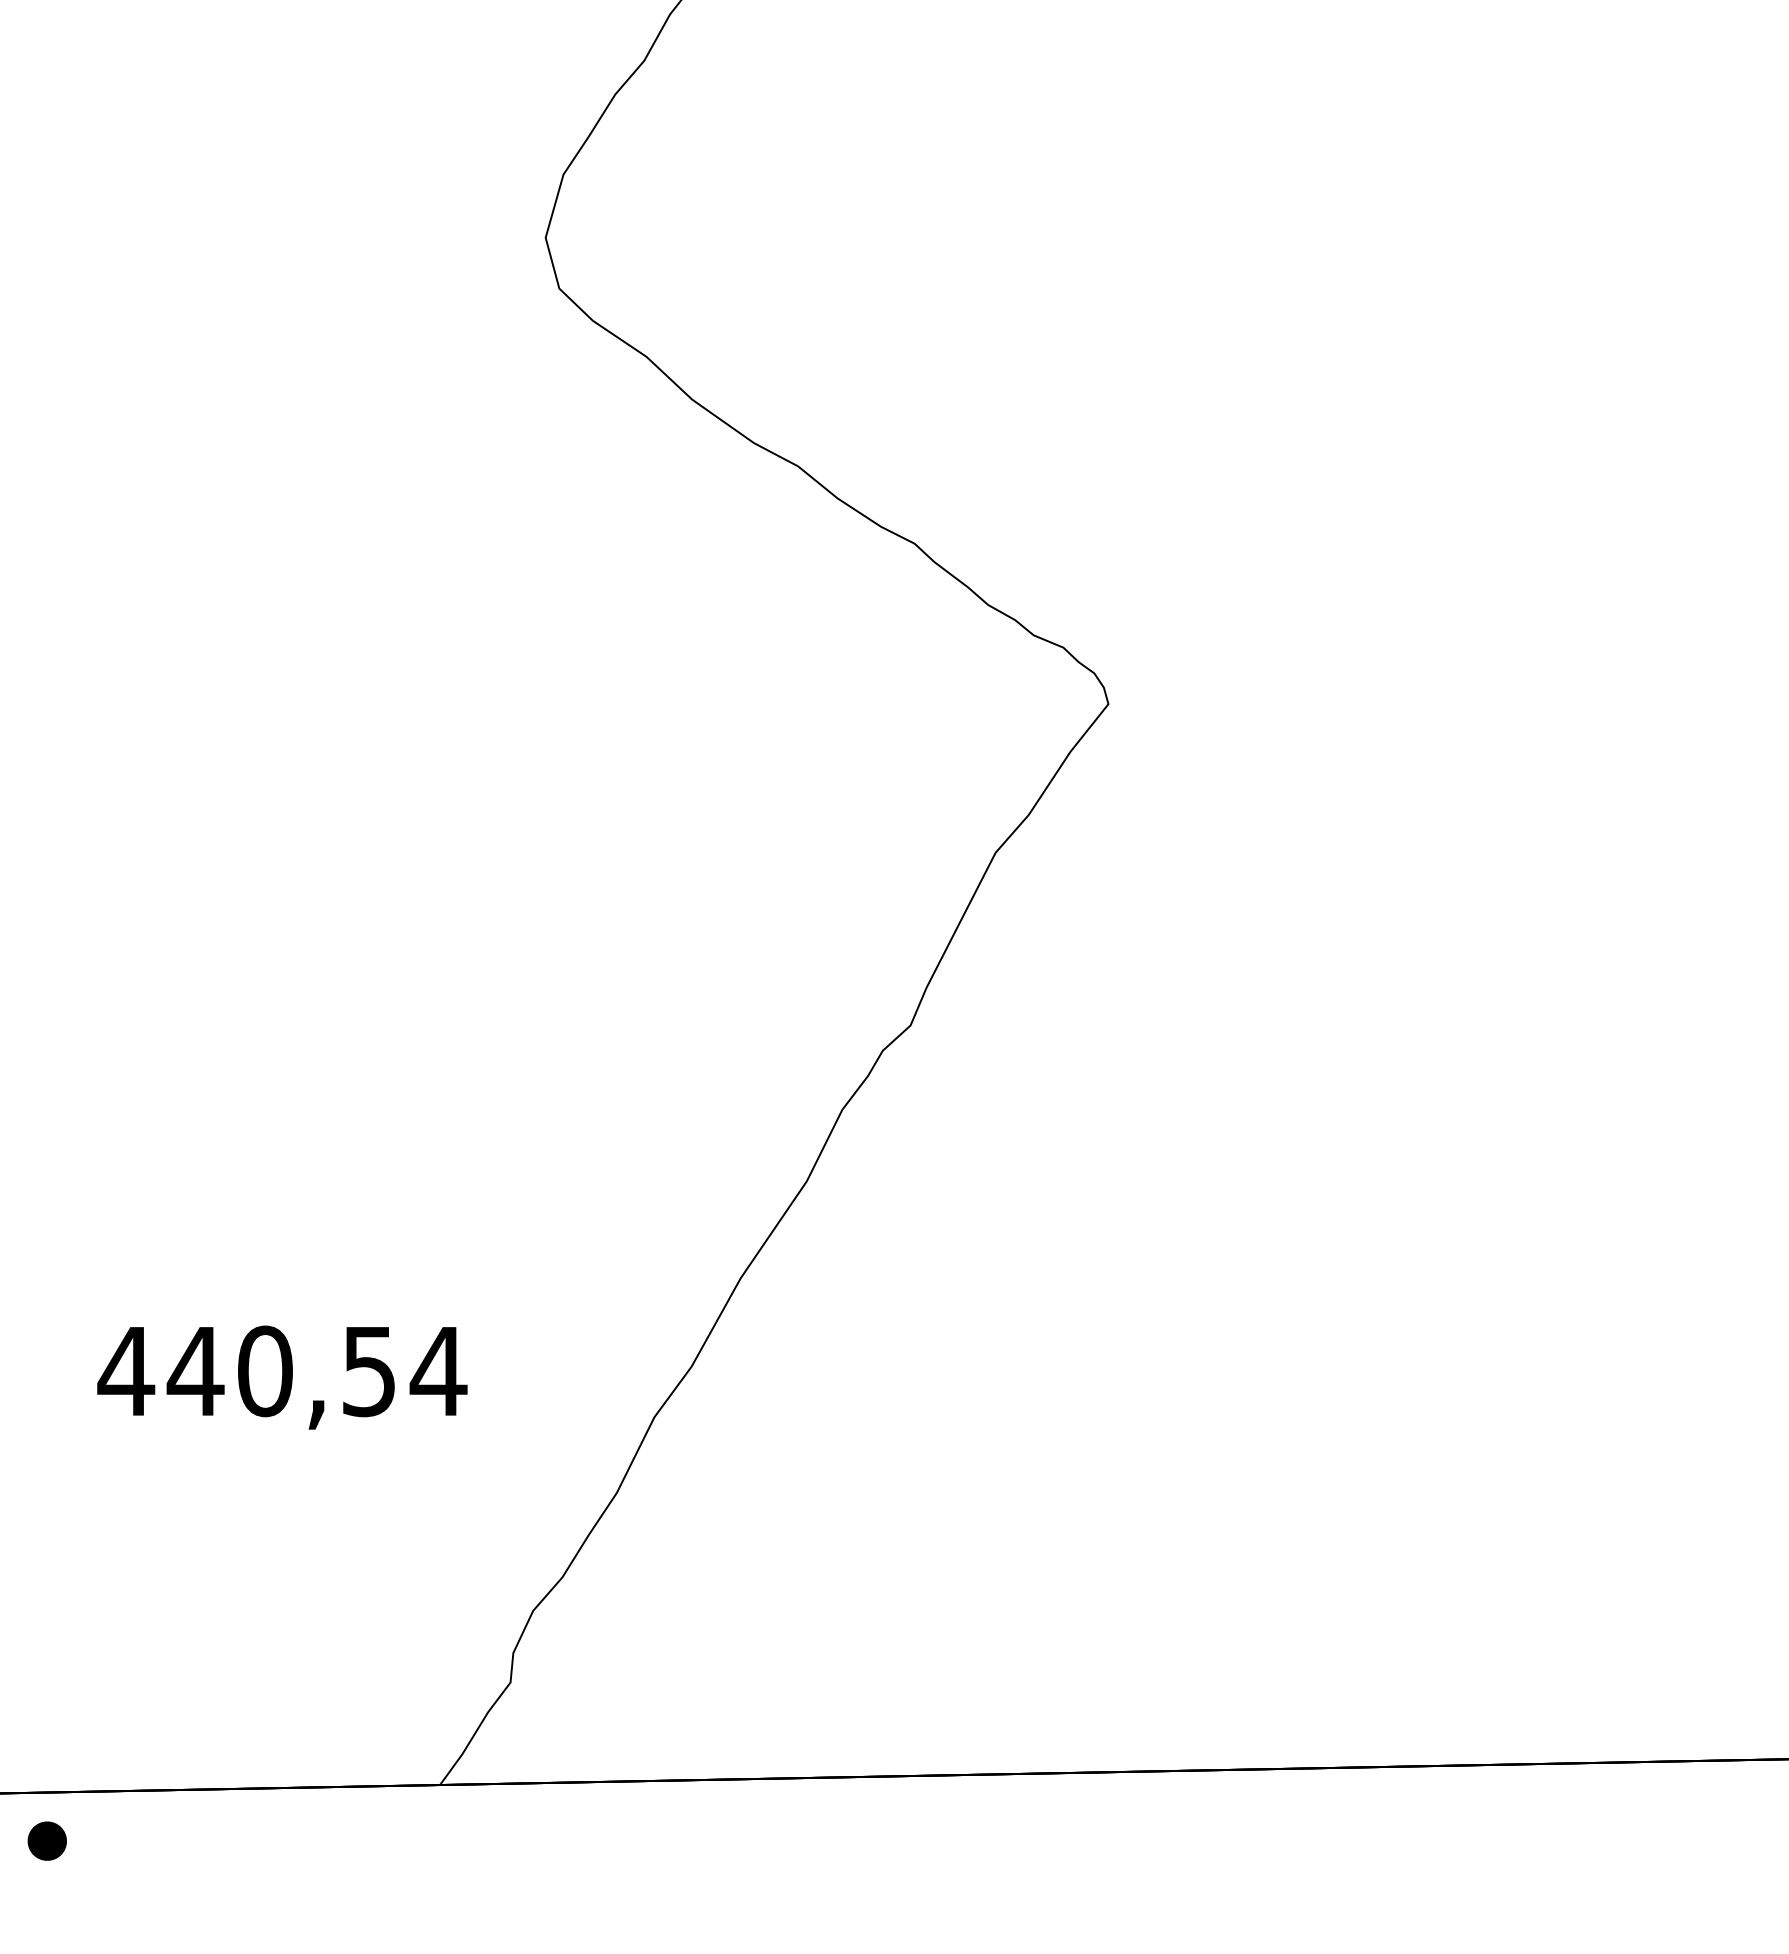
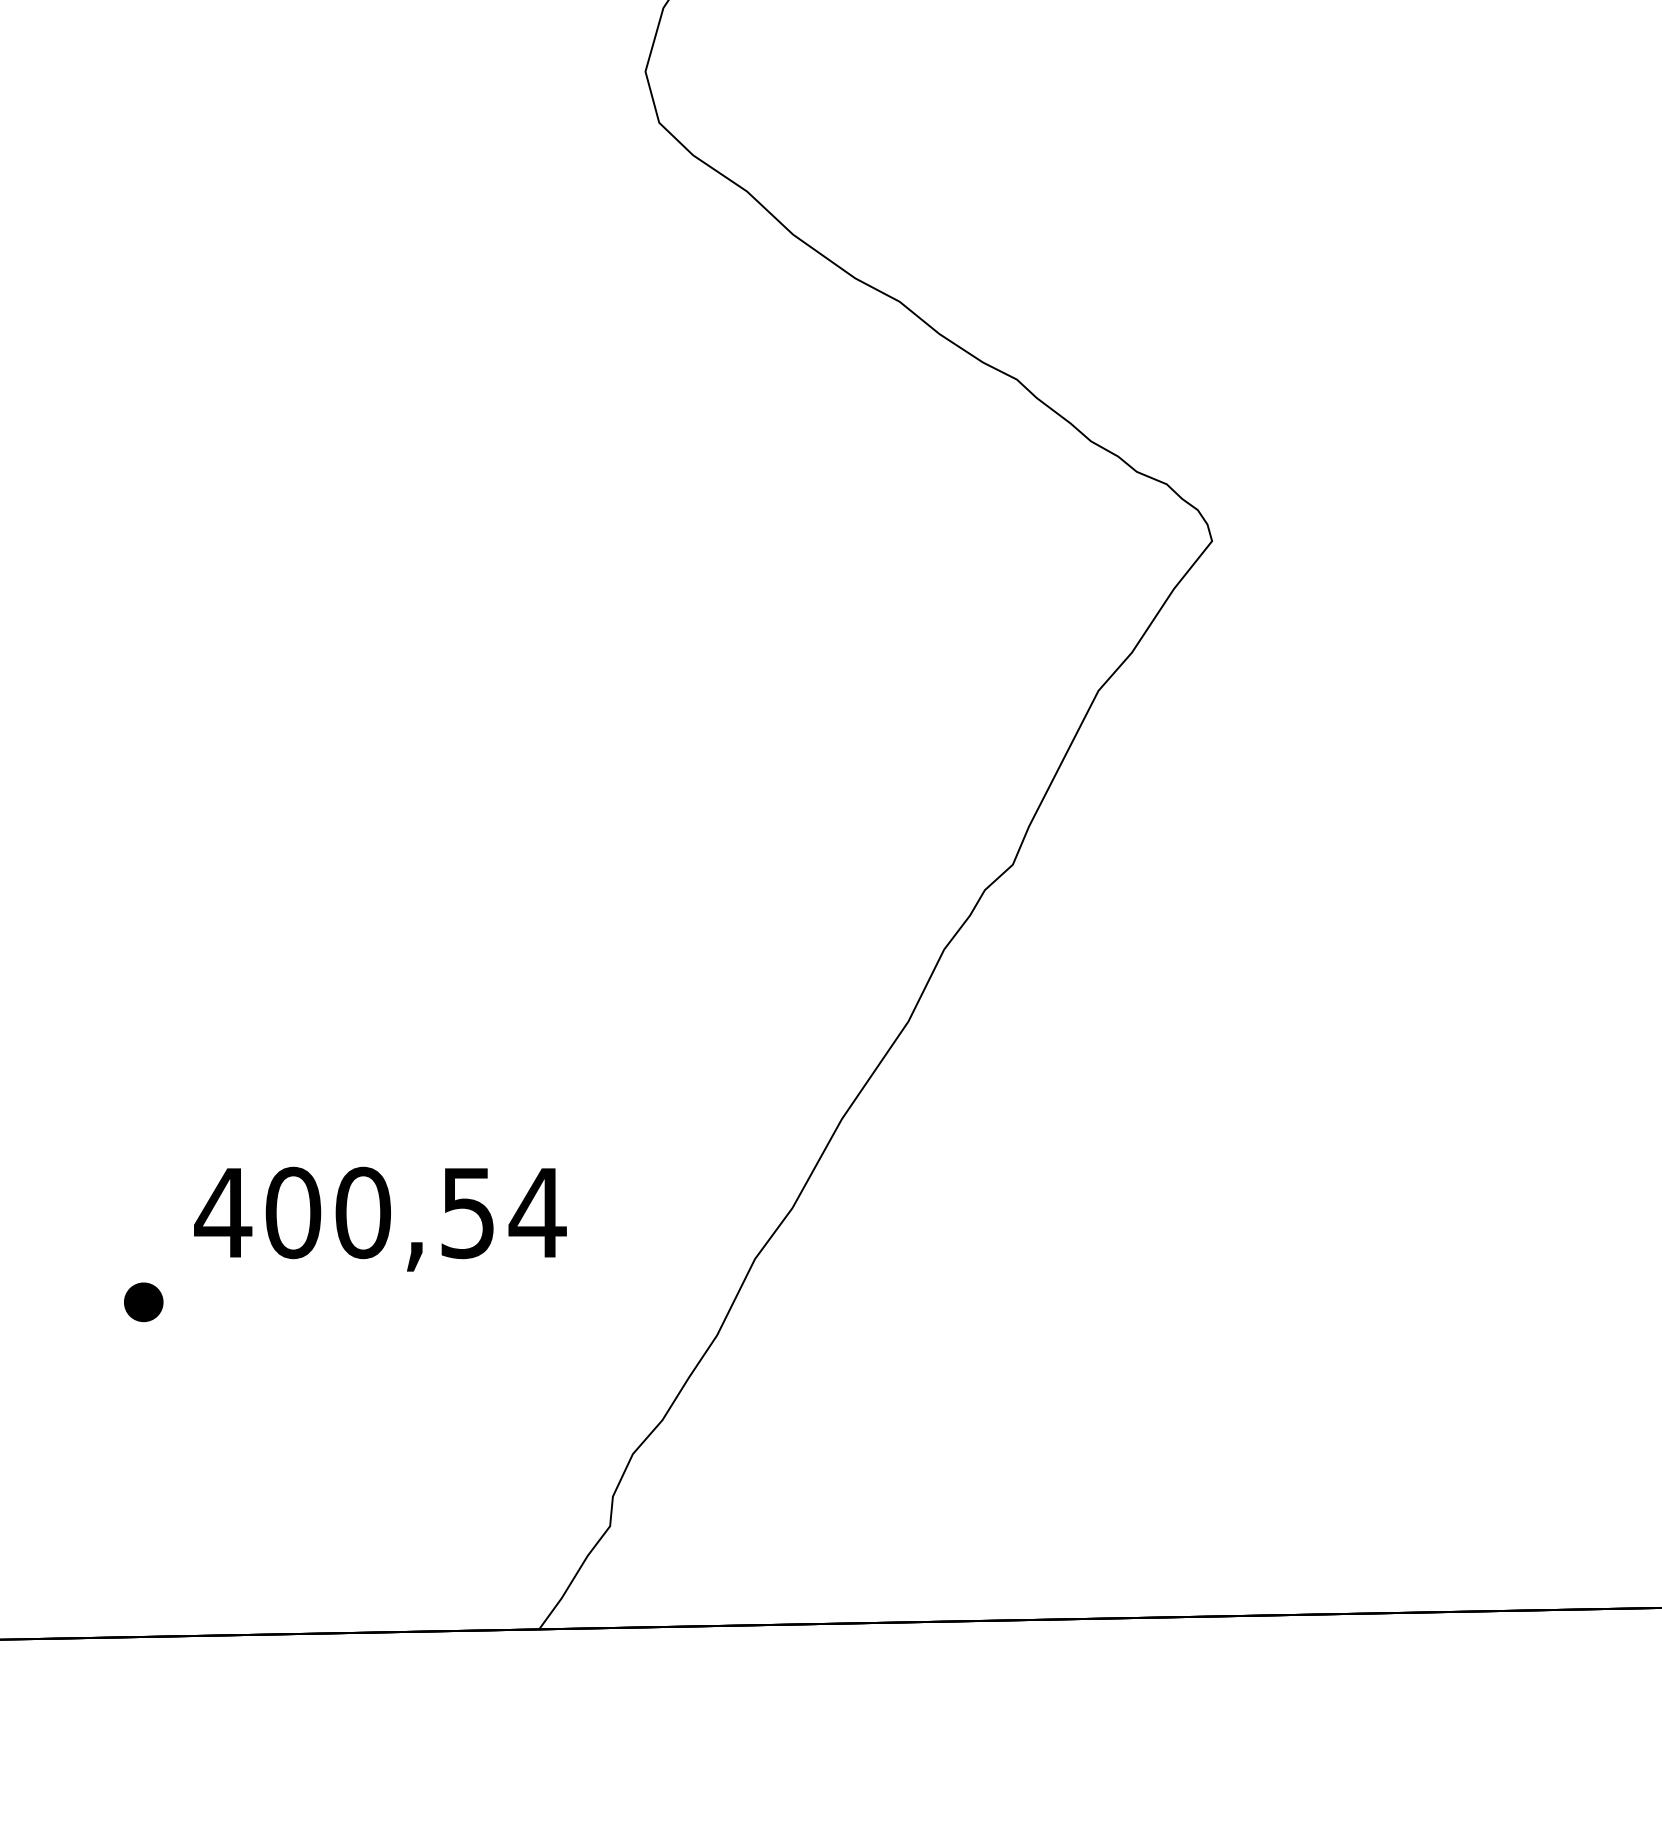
text: (195, 1371) -> (292, 1213), 440,54 -> 400,54
part: (46, 1840) -> (142, 1301), moved

